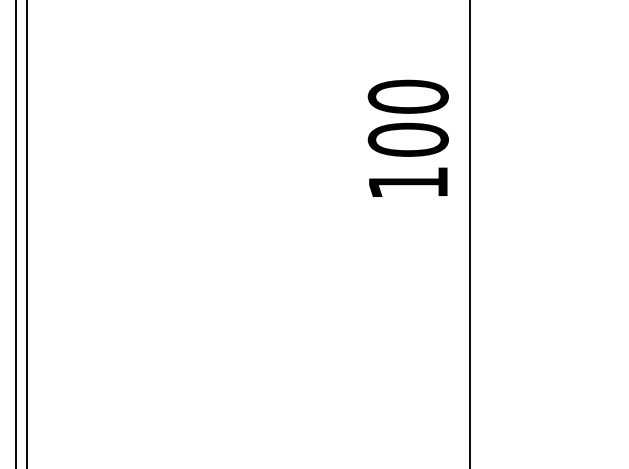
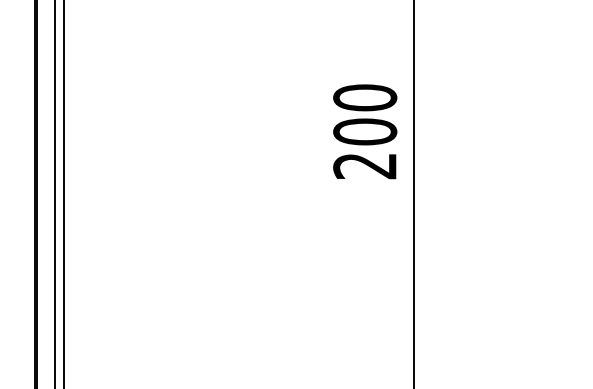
text: (407, 183) -> (364, 166), 100 -> 200

